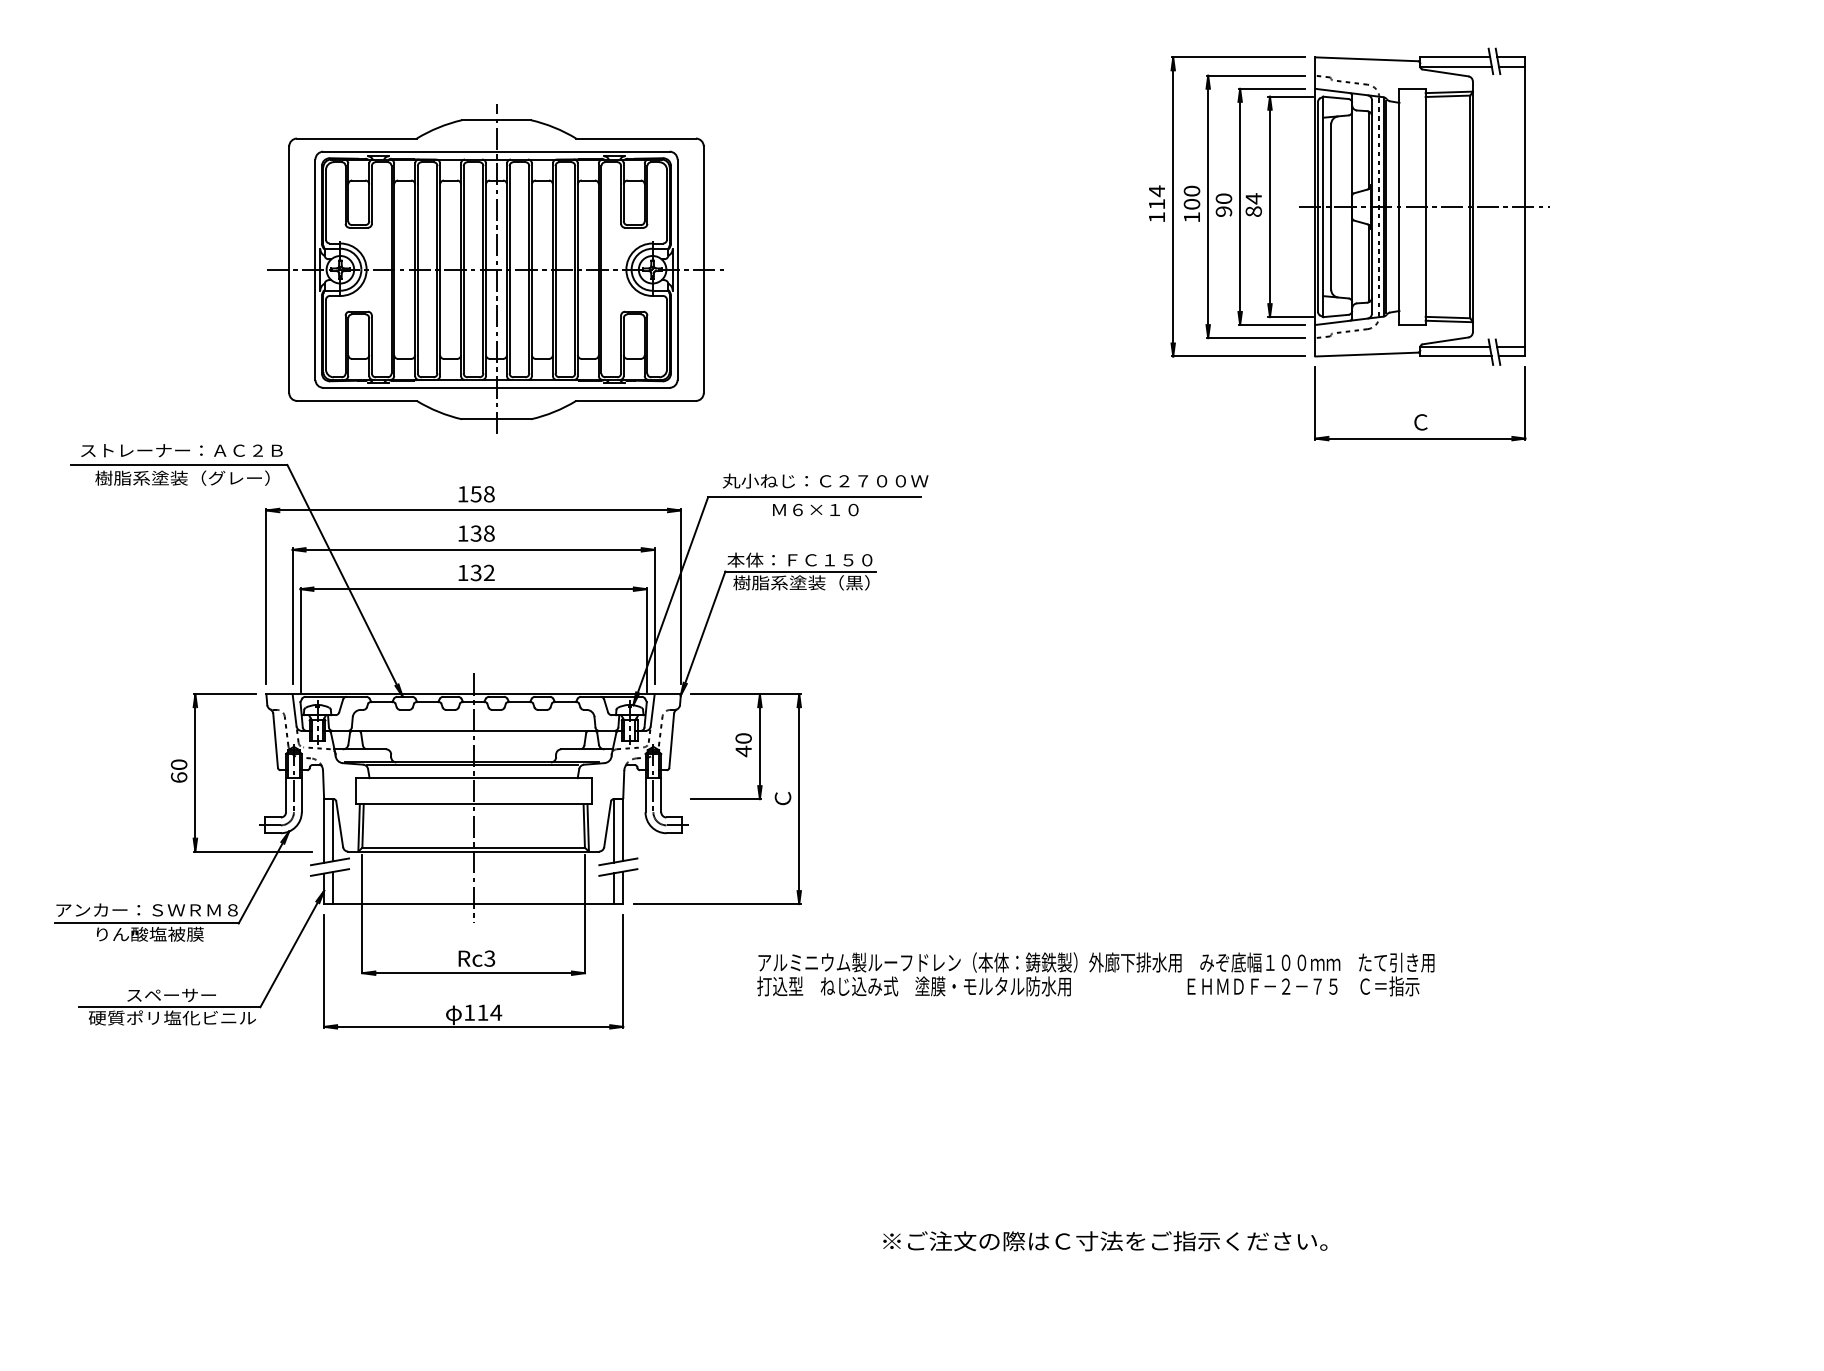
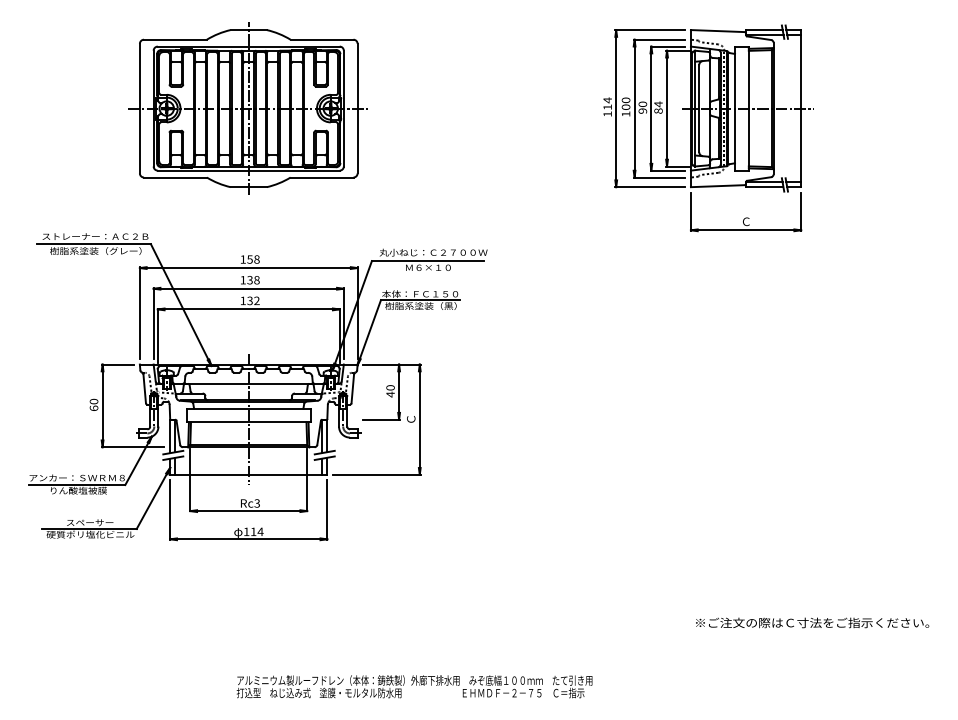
part: (494, 269) -> (247, 108), moved
text: (1095, 973) -> (414, 686), moved
text: (1105, 1240) -> (812, 622), moved

